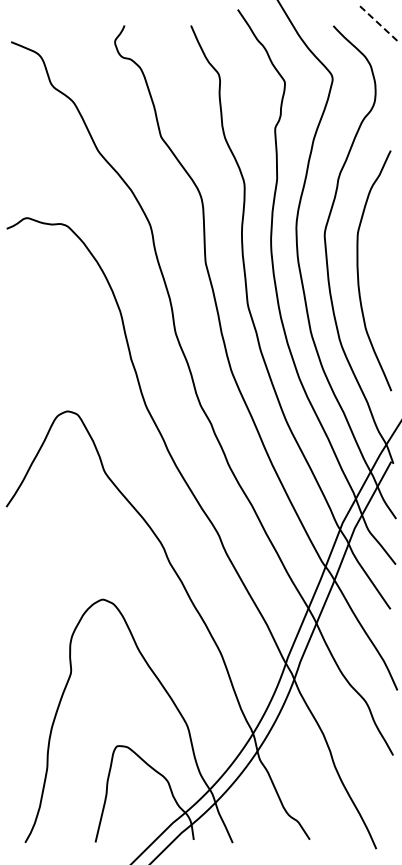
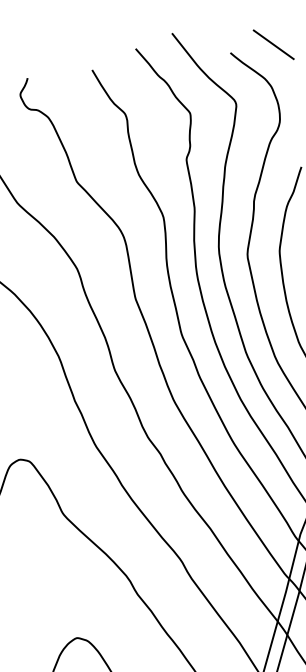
line: (378, 23) -> (273, 45), dashed -> solid

